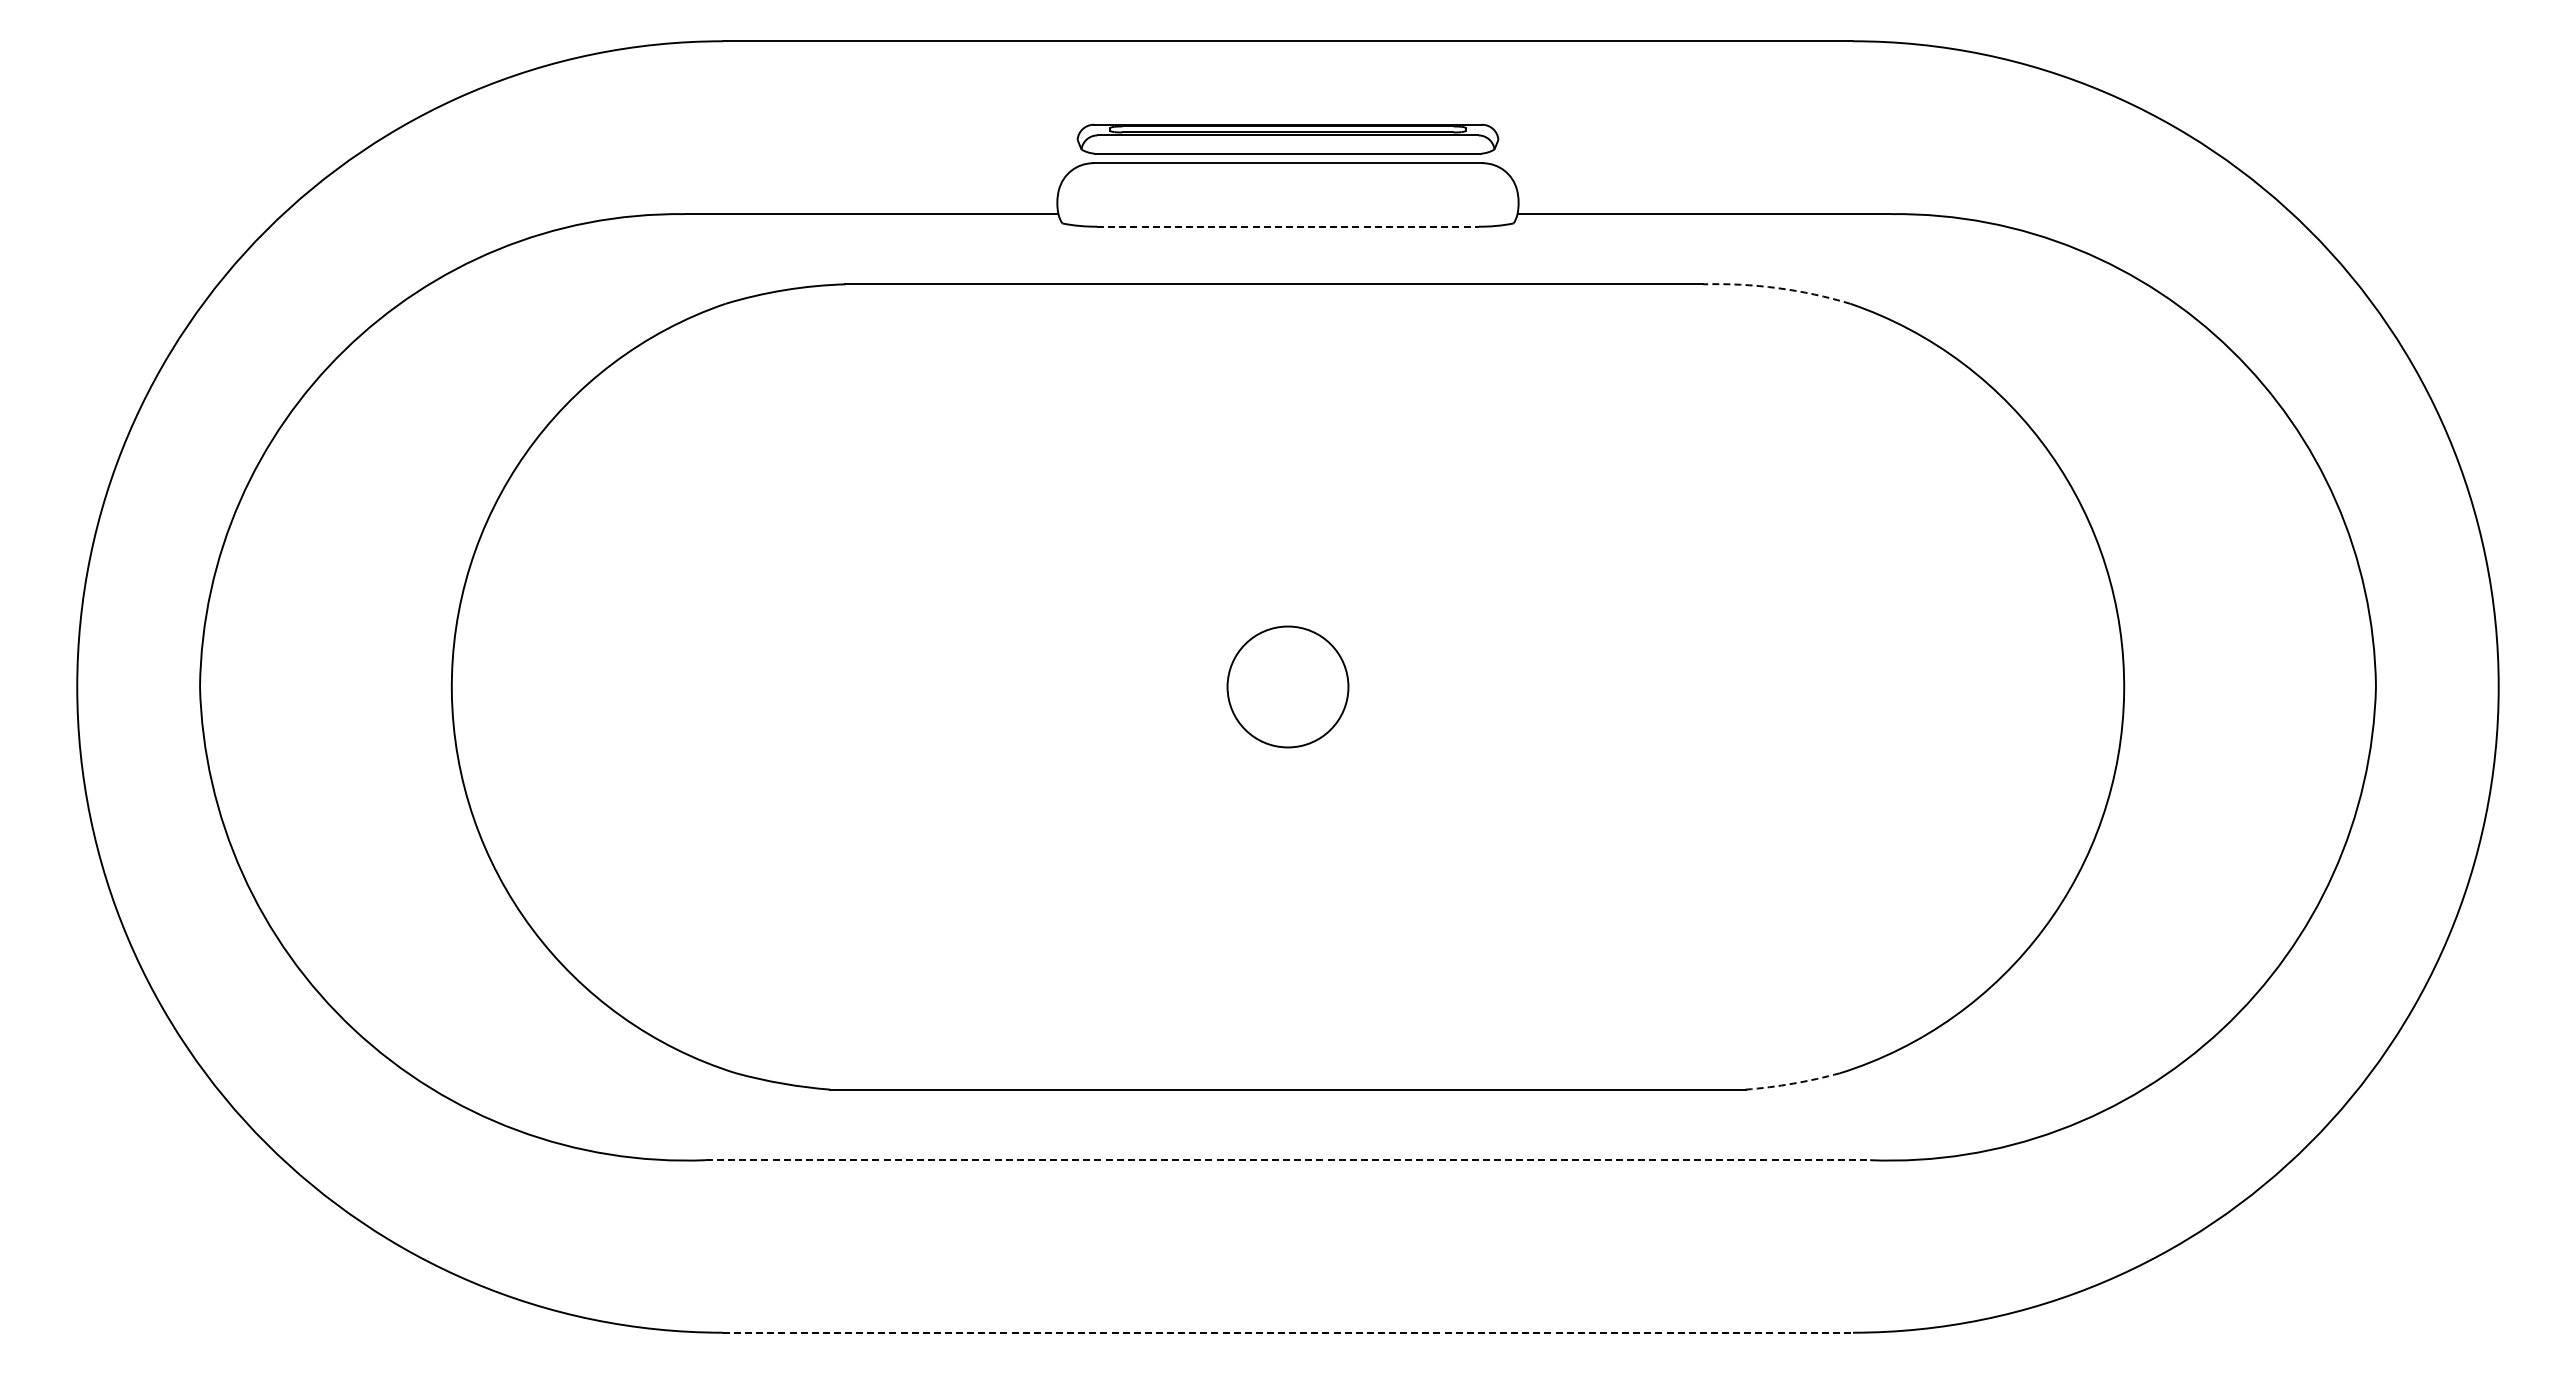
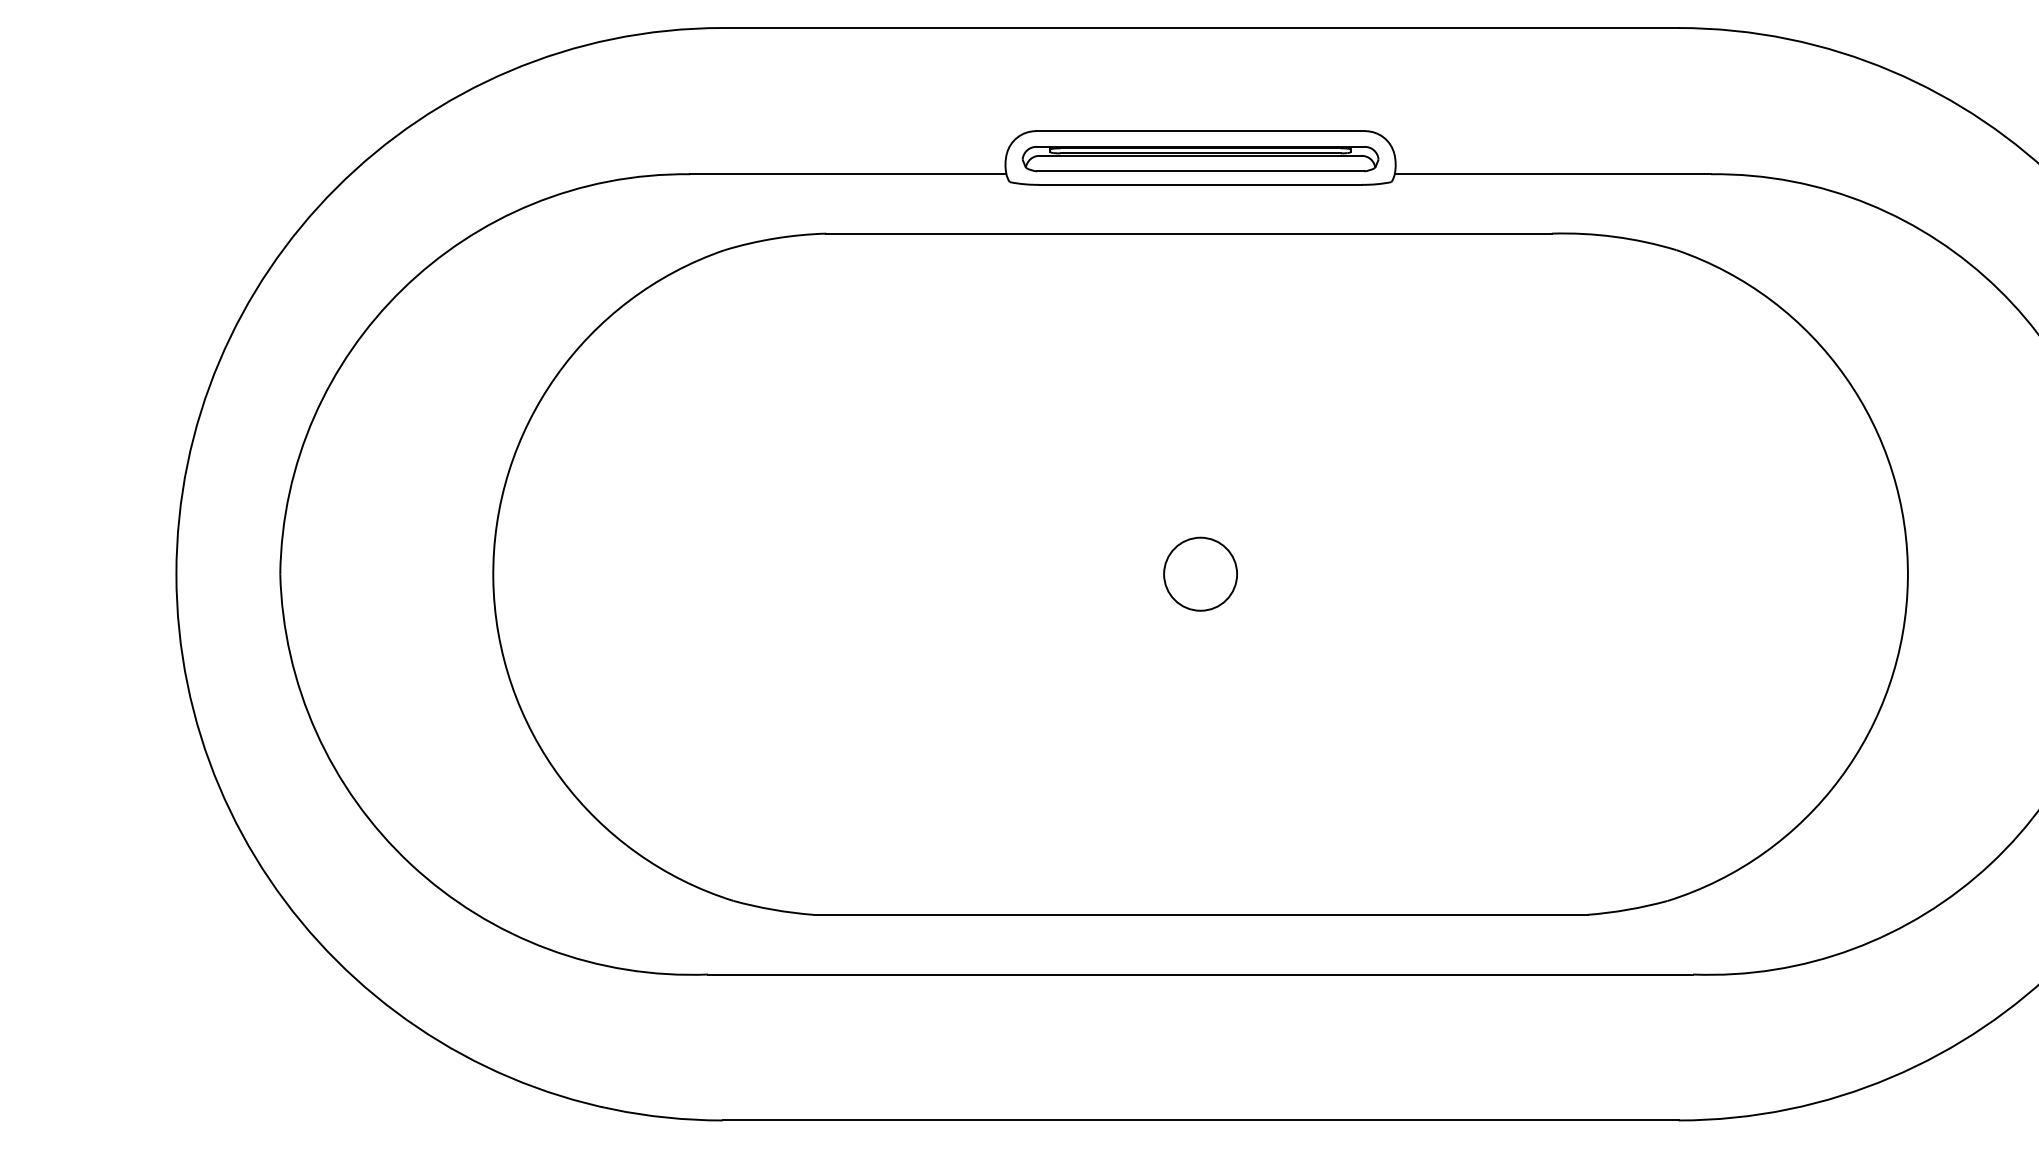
part: (1287, 138) -> (1200, 158), moved
line: (1288, 226) -> (1201, 184), dashed -> solid
arc: (1777, 288) -> (1614, 237), dashed -> solid
circle: (1287, 686) -> (1200, 573), size x0.71
arc: (1793, 1083) -> (1628, 909), dashed -> solid
line: (1288, 1160) -> (1201, 974), dashed -> solid
line: (1288, 1332) -> (1201, 1120), dashed -> solid

